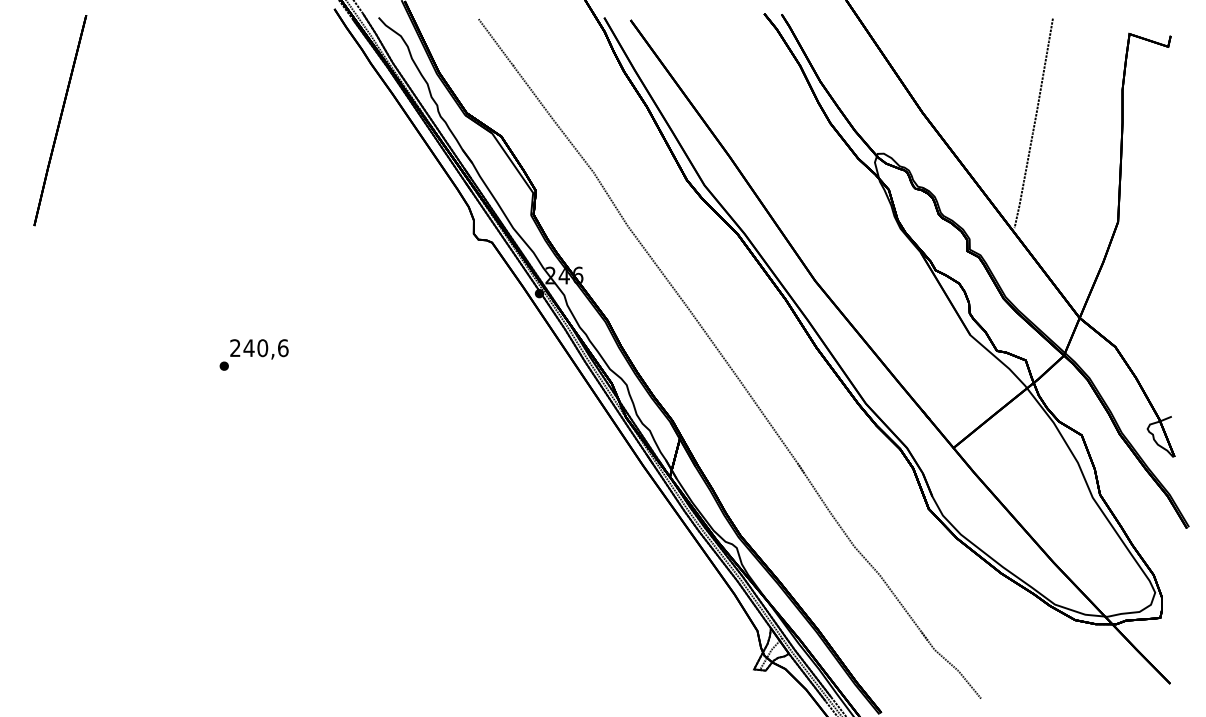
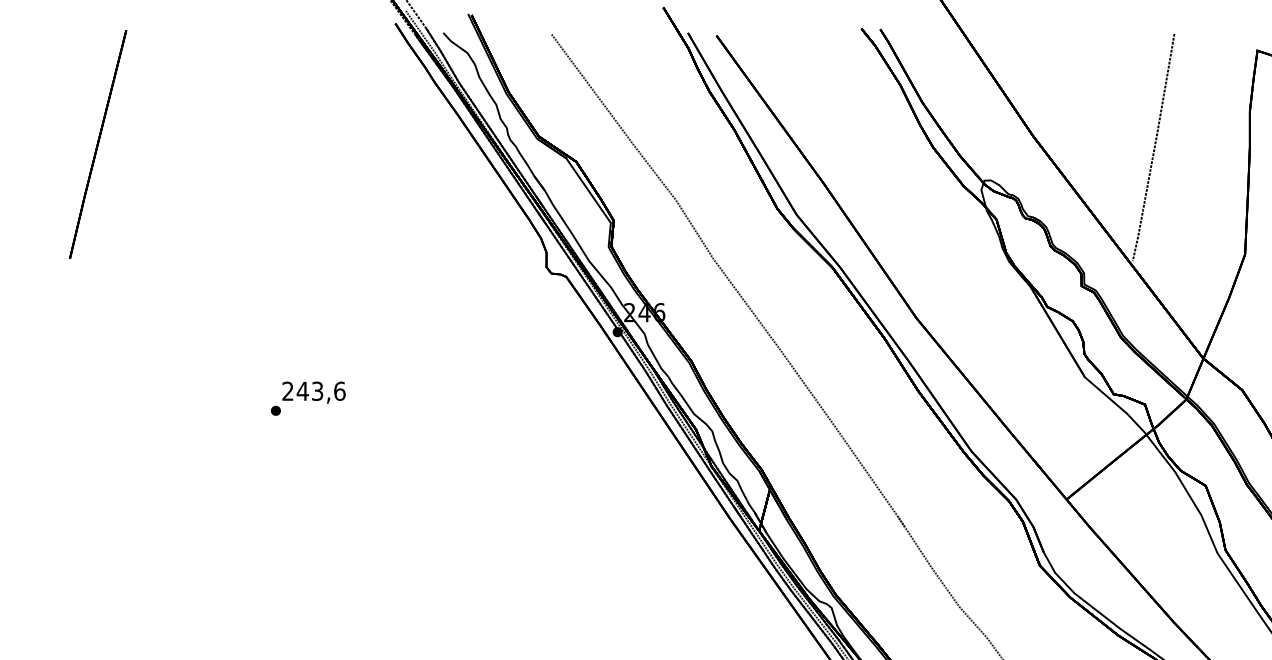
text: (262, 348) -> (317, 391), 240,6 -> 243,6

